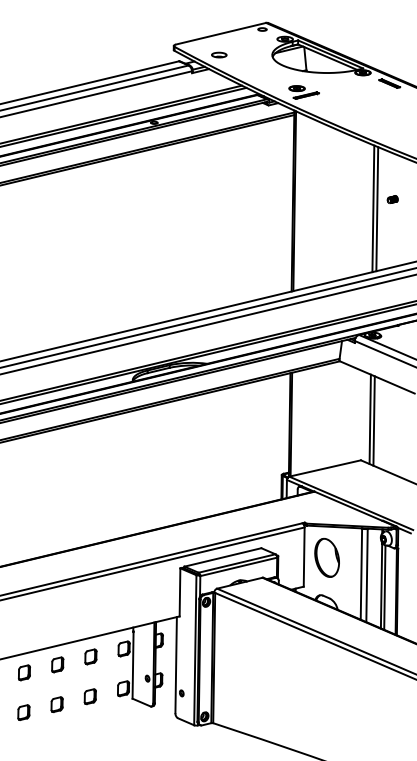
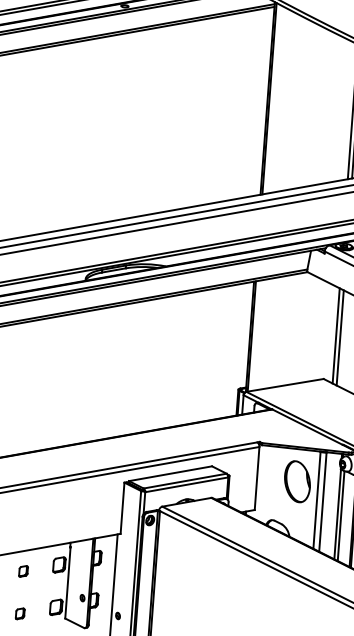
part: (326, 557) -> (296, 481), moved
part: (90, 656) -> (23, 570), size x0.7
part: (89, 696) -> (19, 613), size x0.7

